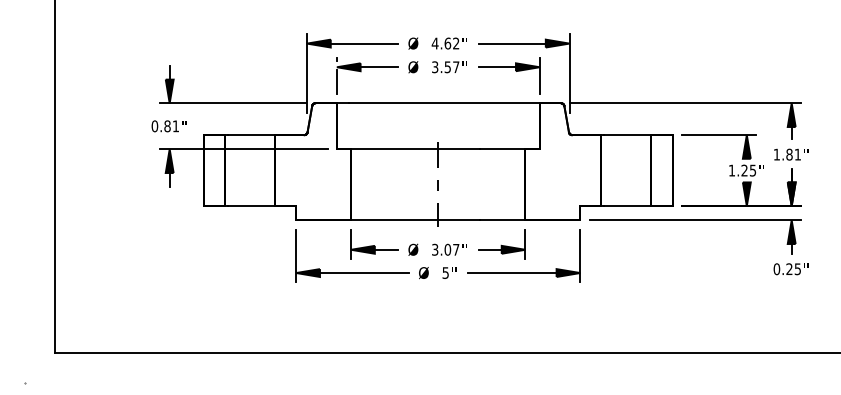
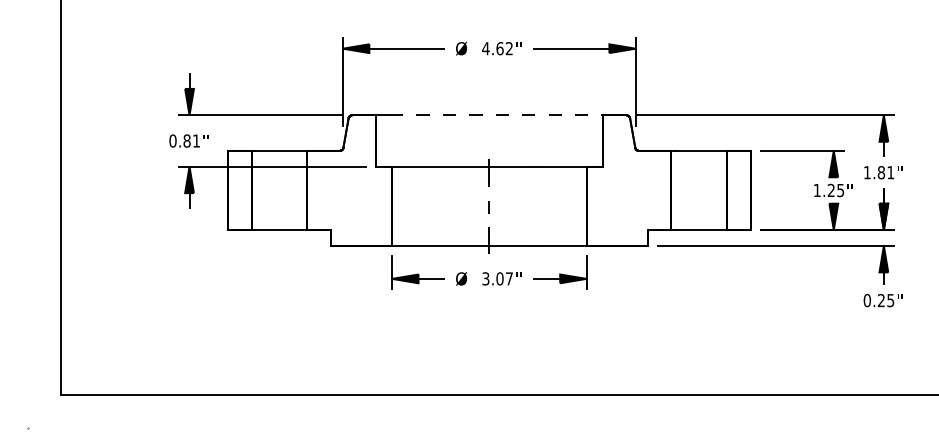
part: (438, 75) -> (489, 84), removed
line: (445, 103) -> (497, 115), solid -> dashed
part: (443, 267) -> (495, 298), removed

